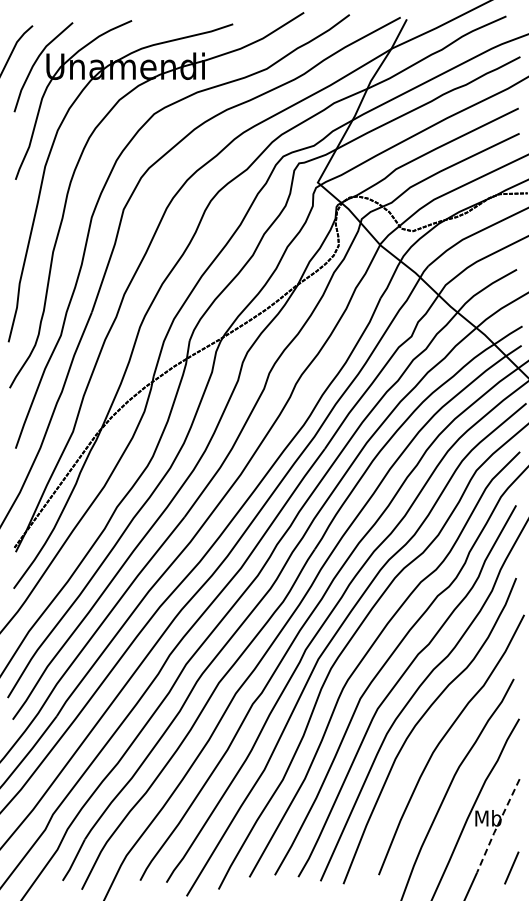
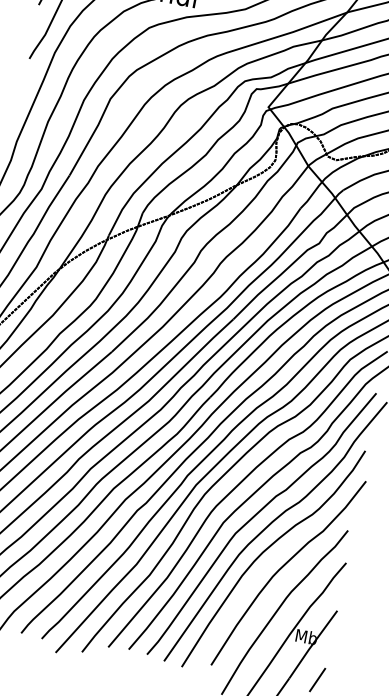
line: (497, 826) -> (312, 644), dashed -> solid

